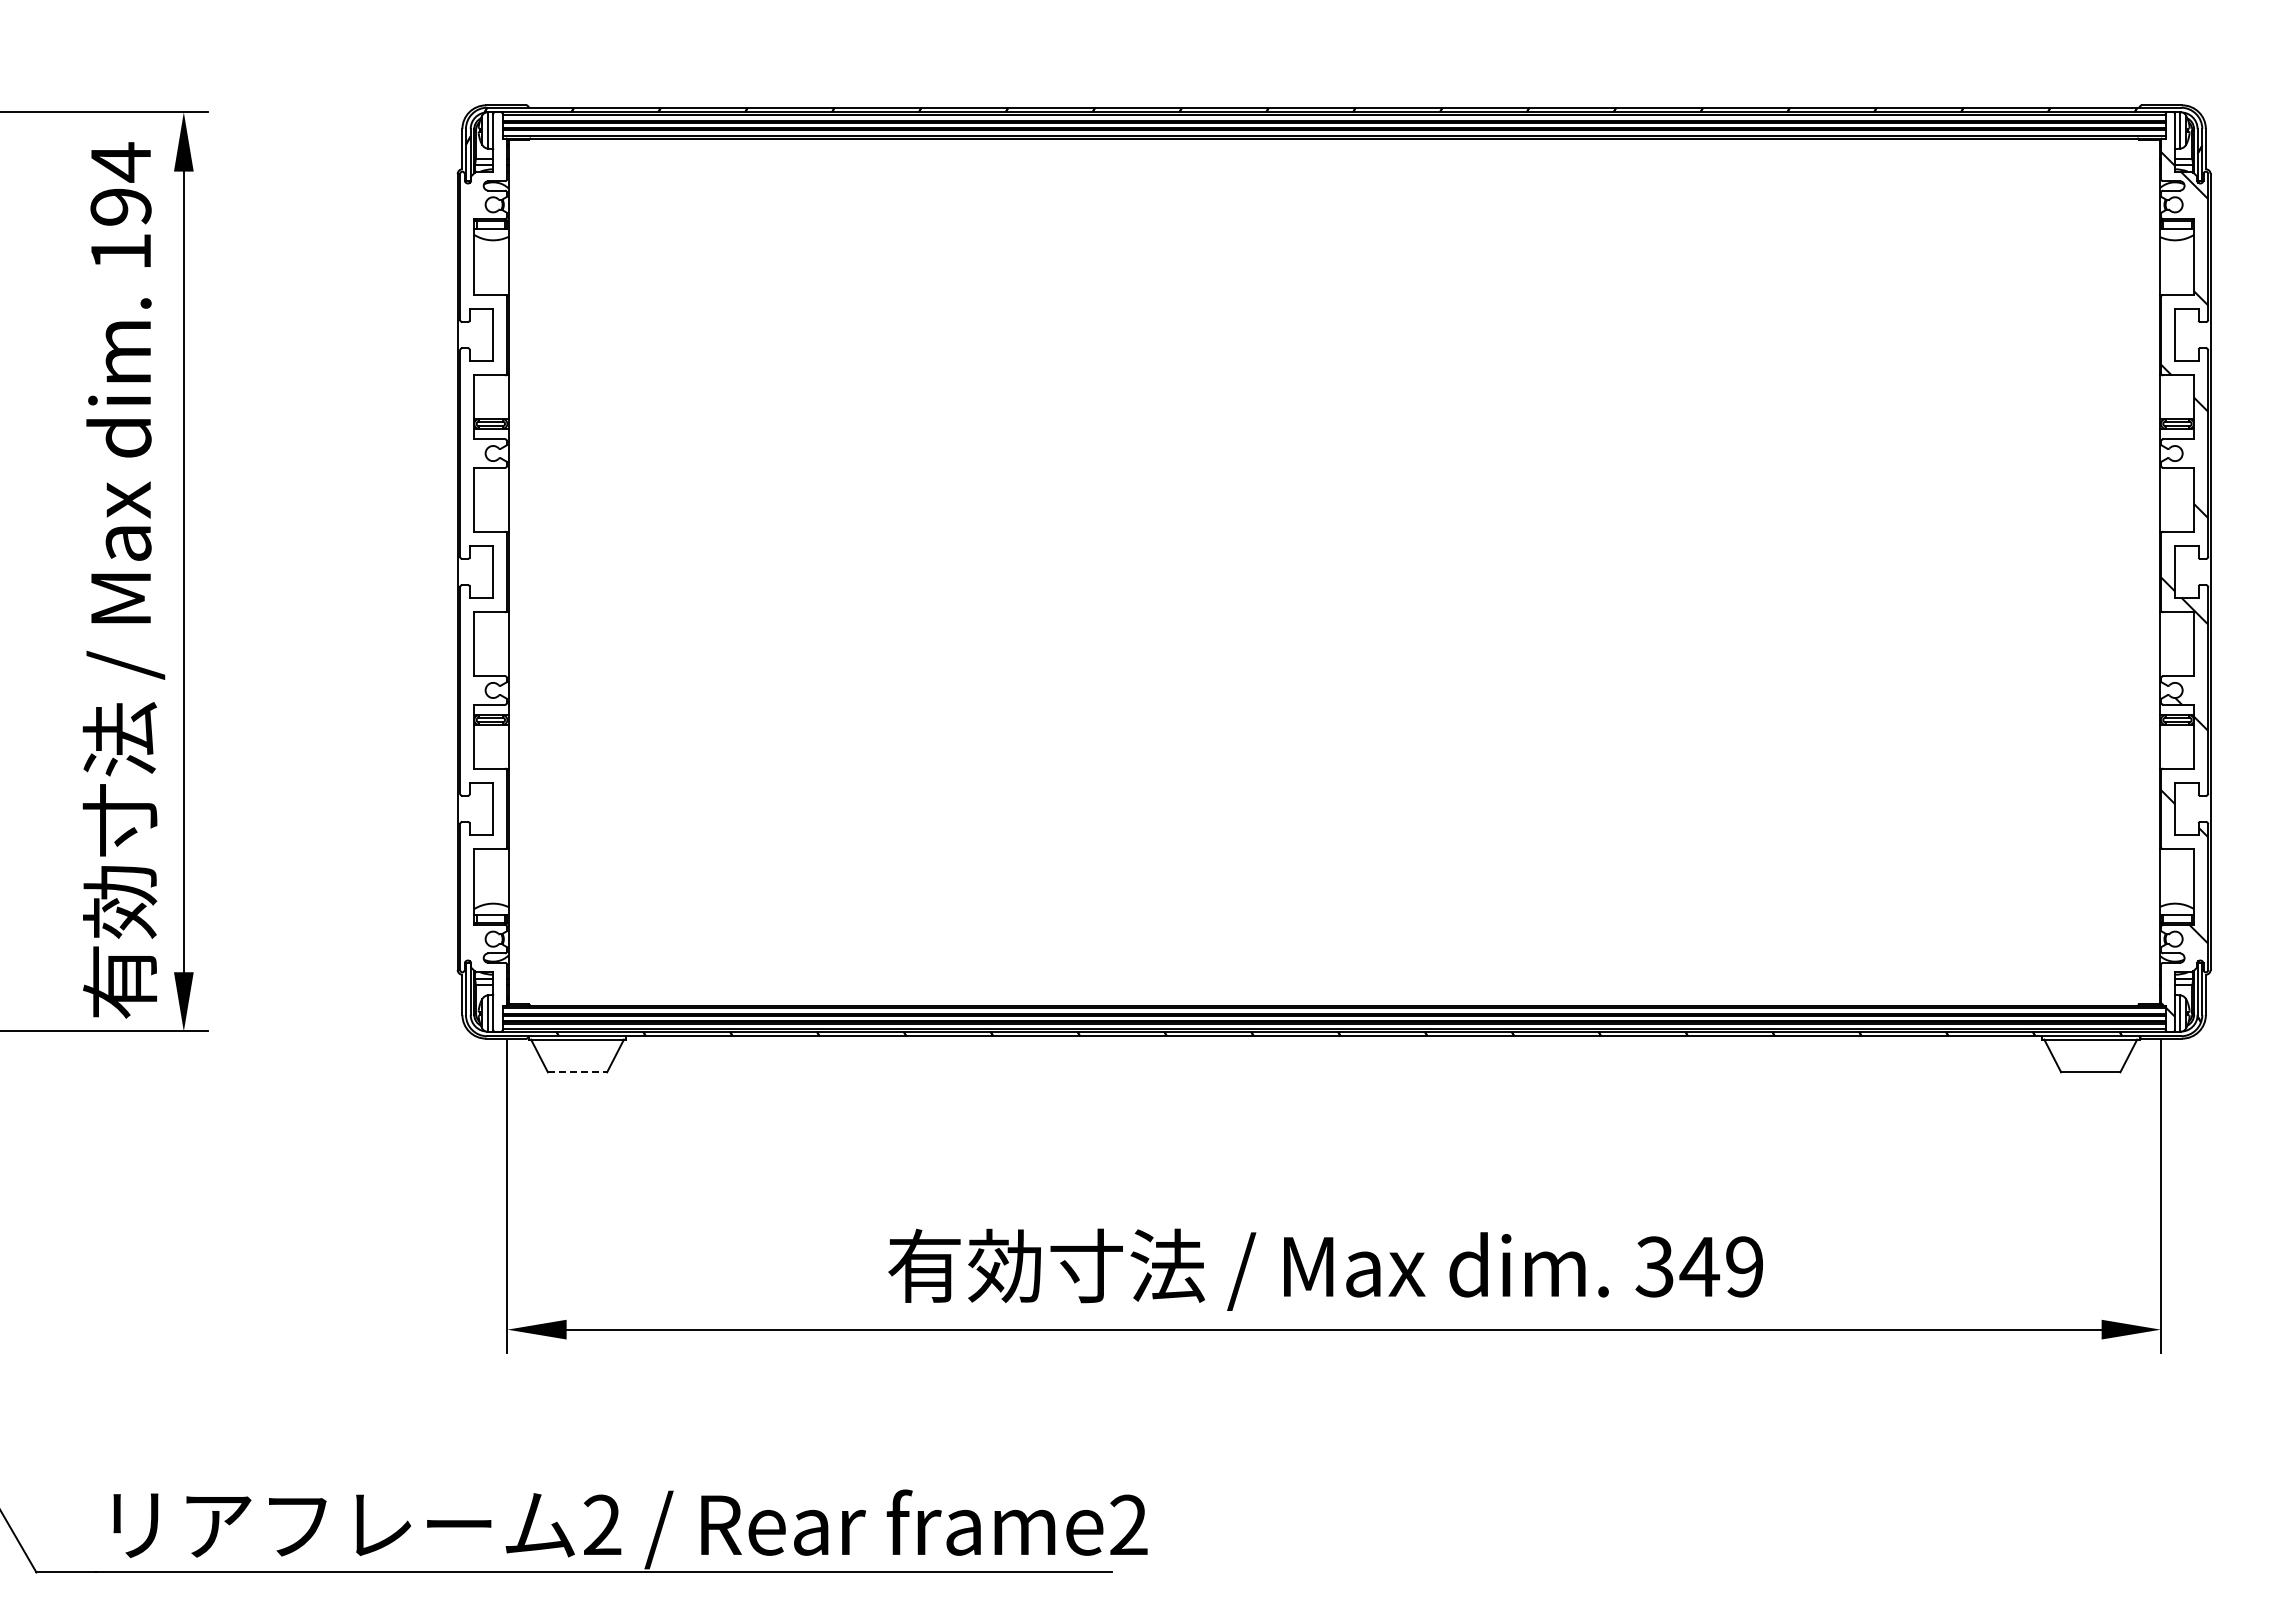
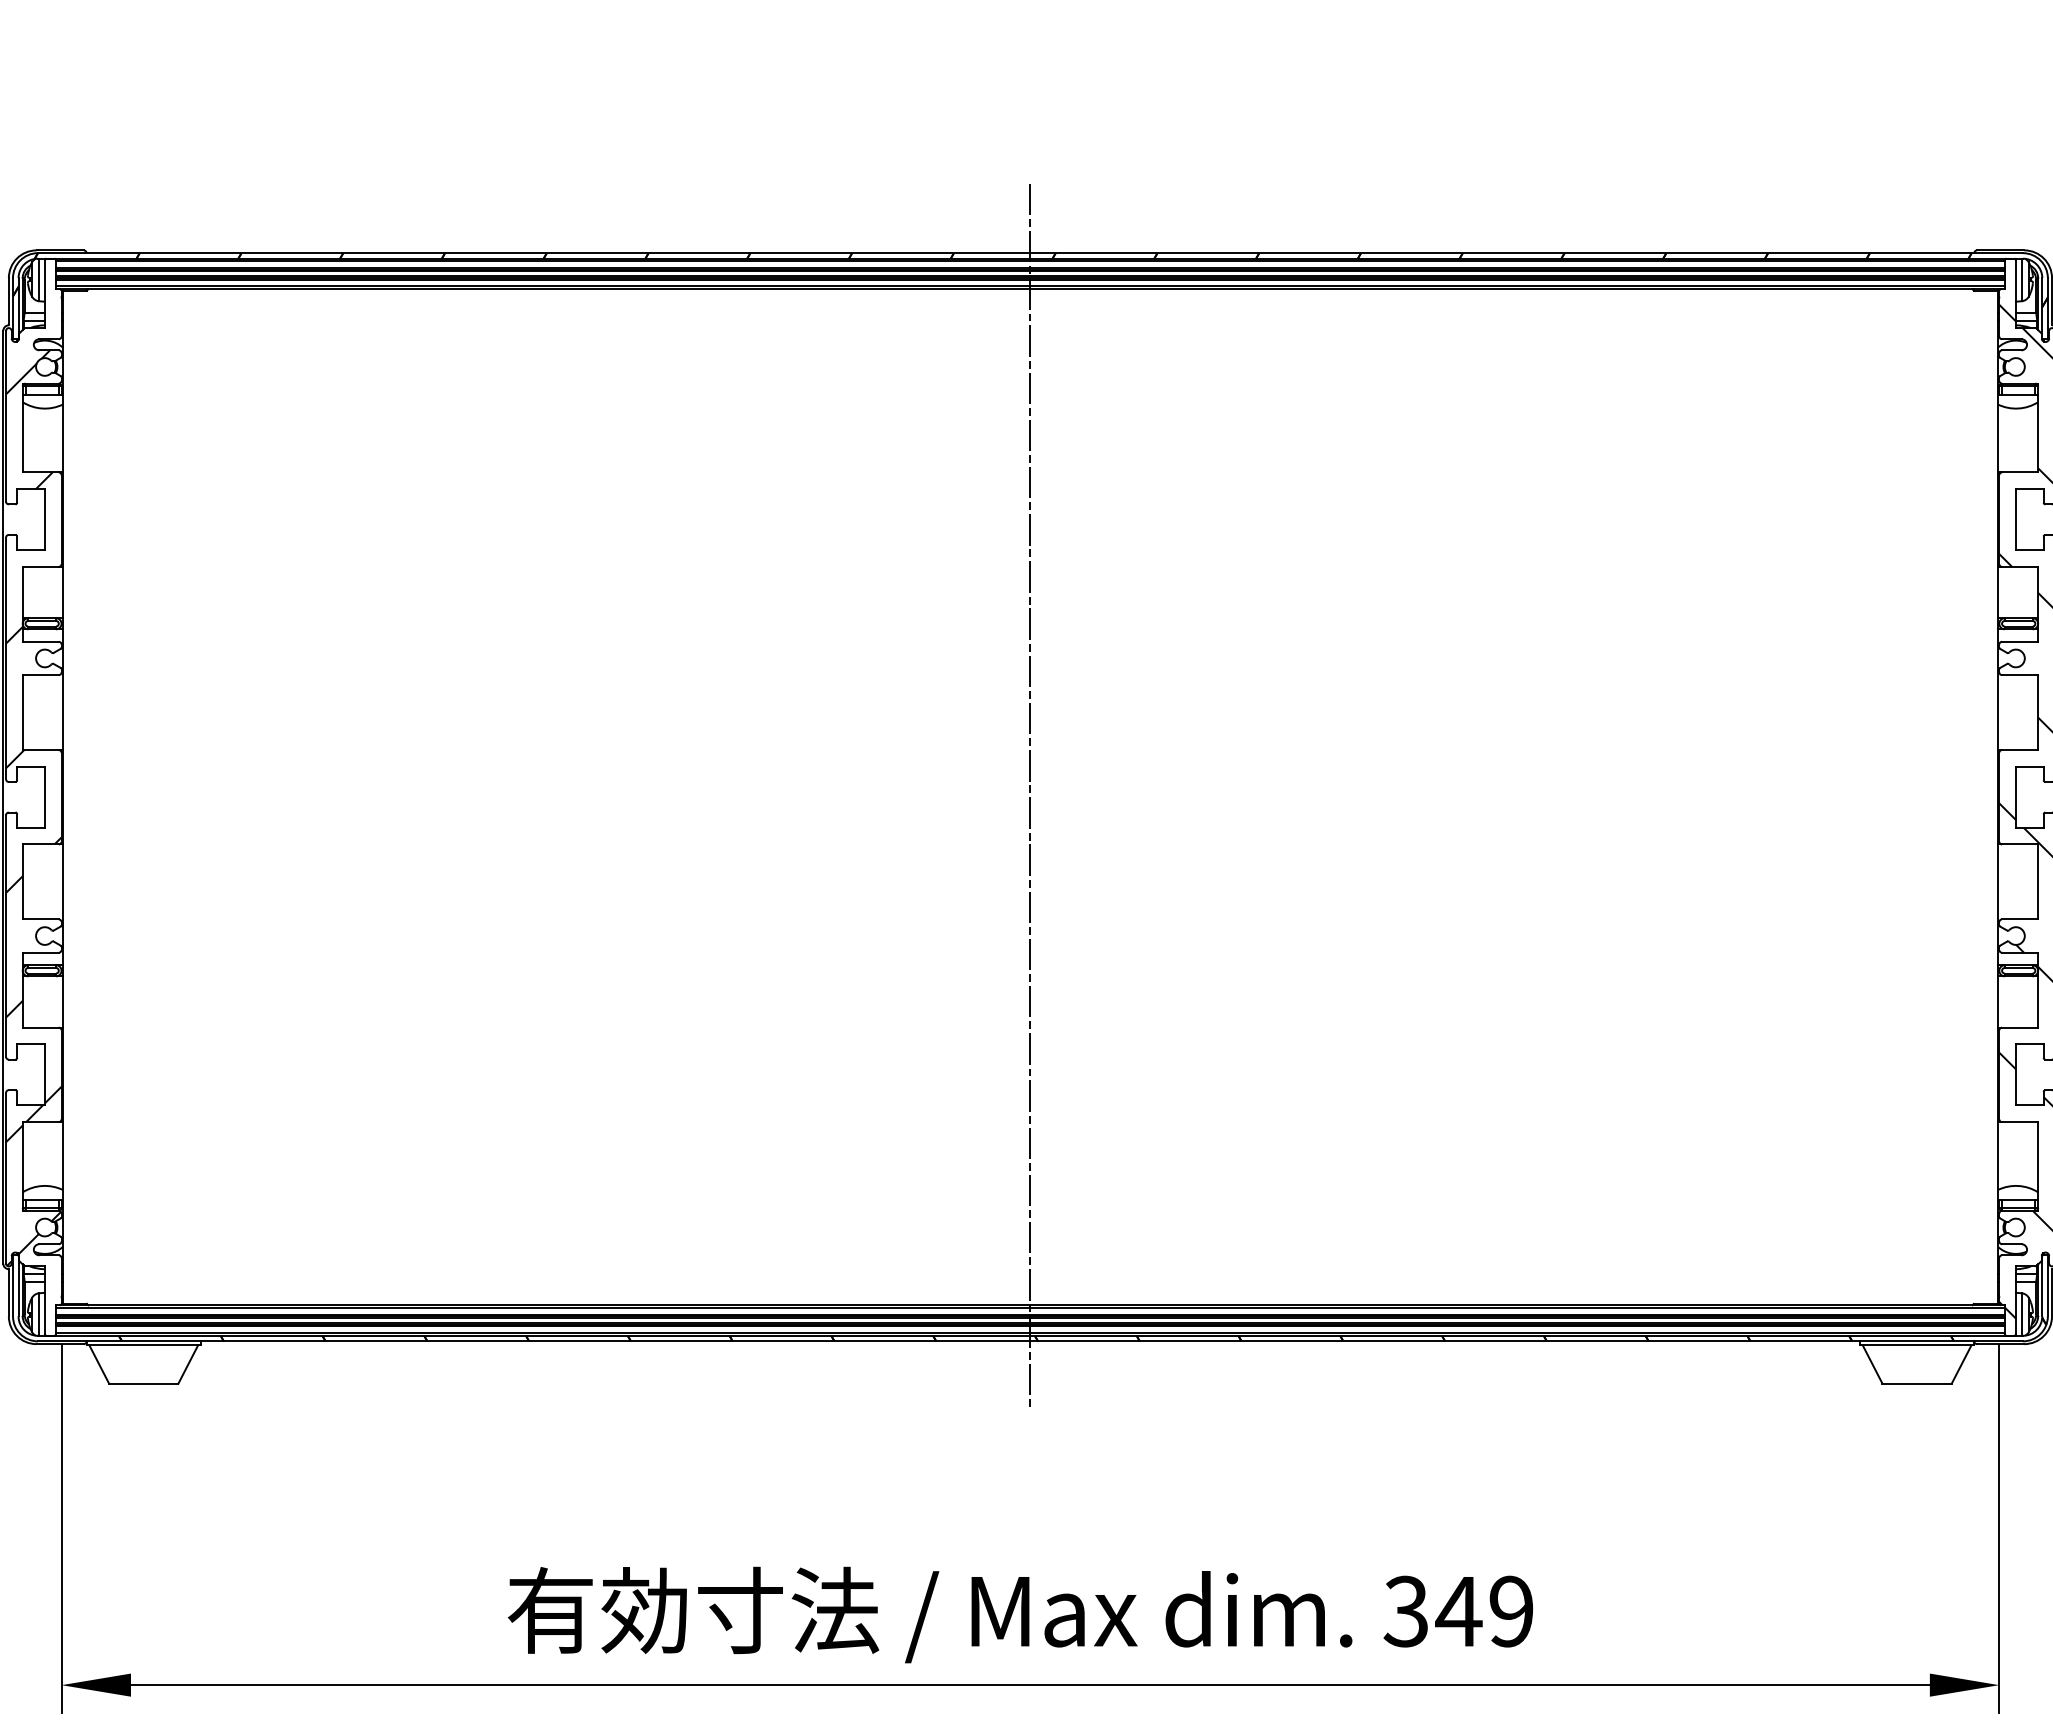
line: (1334, 571) -> (1030, 796), added
hatch: (483, 580) -> (33, 807), added
line: (577, 1072) -> (143, 1383), dashed -> solid

